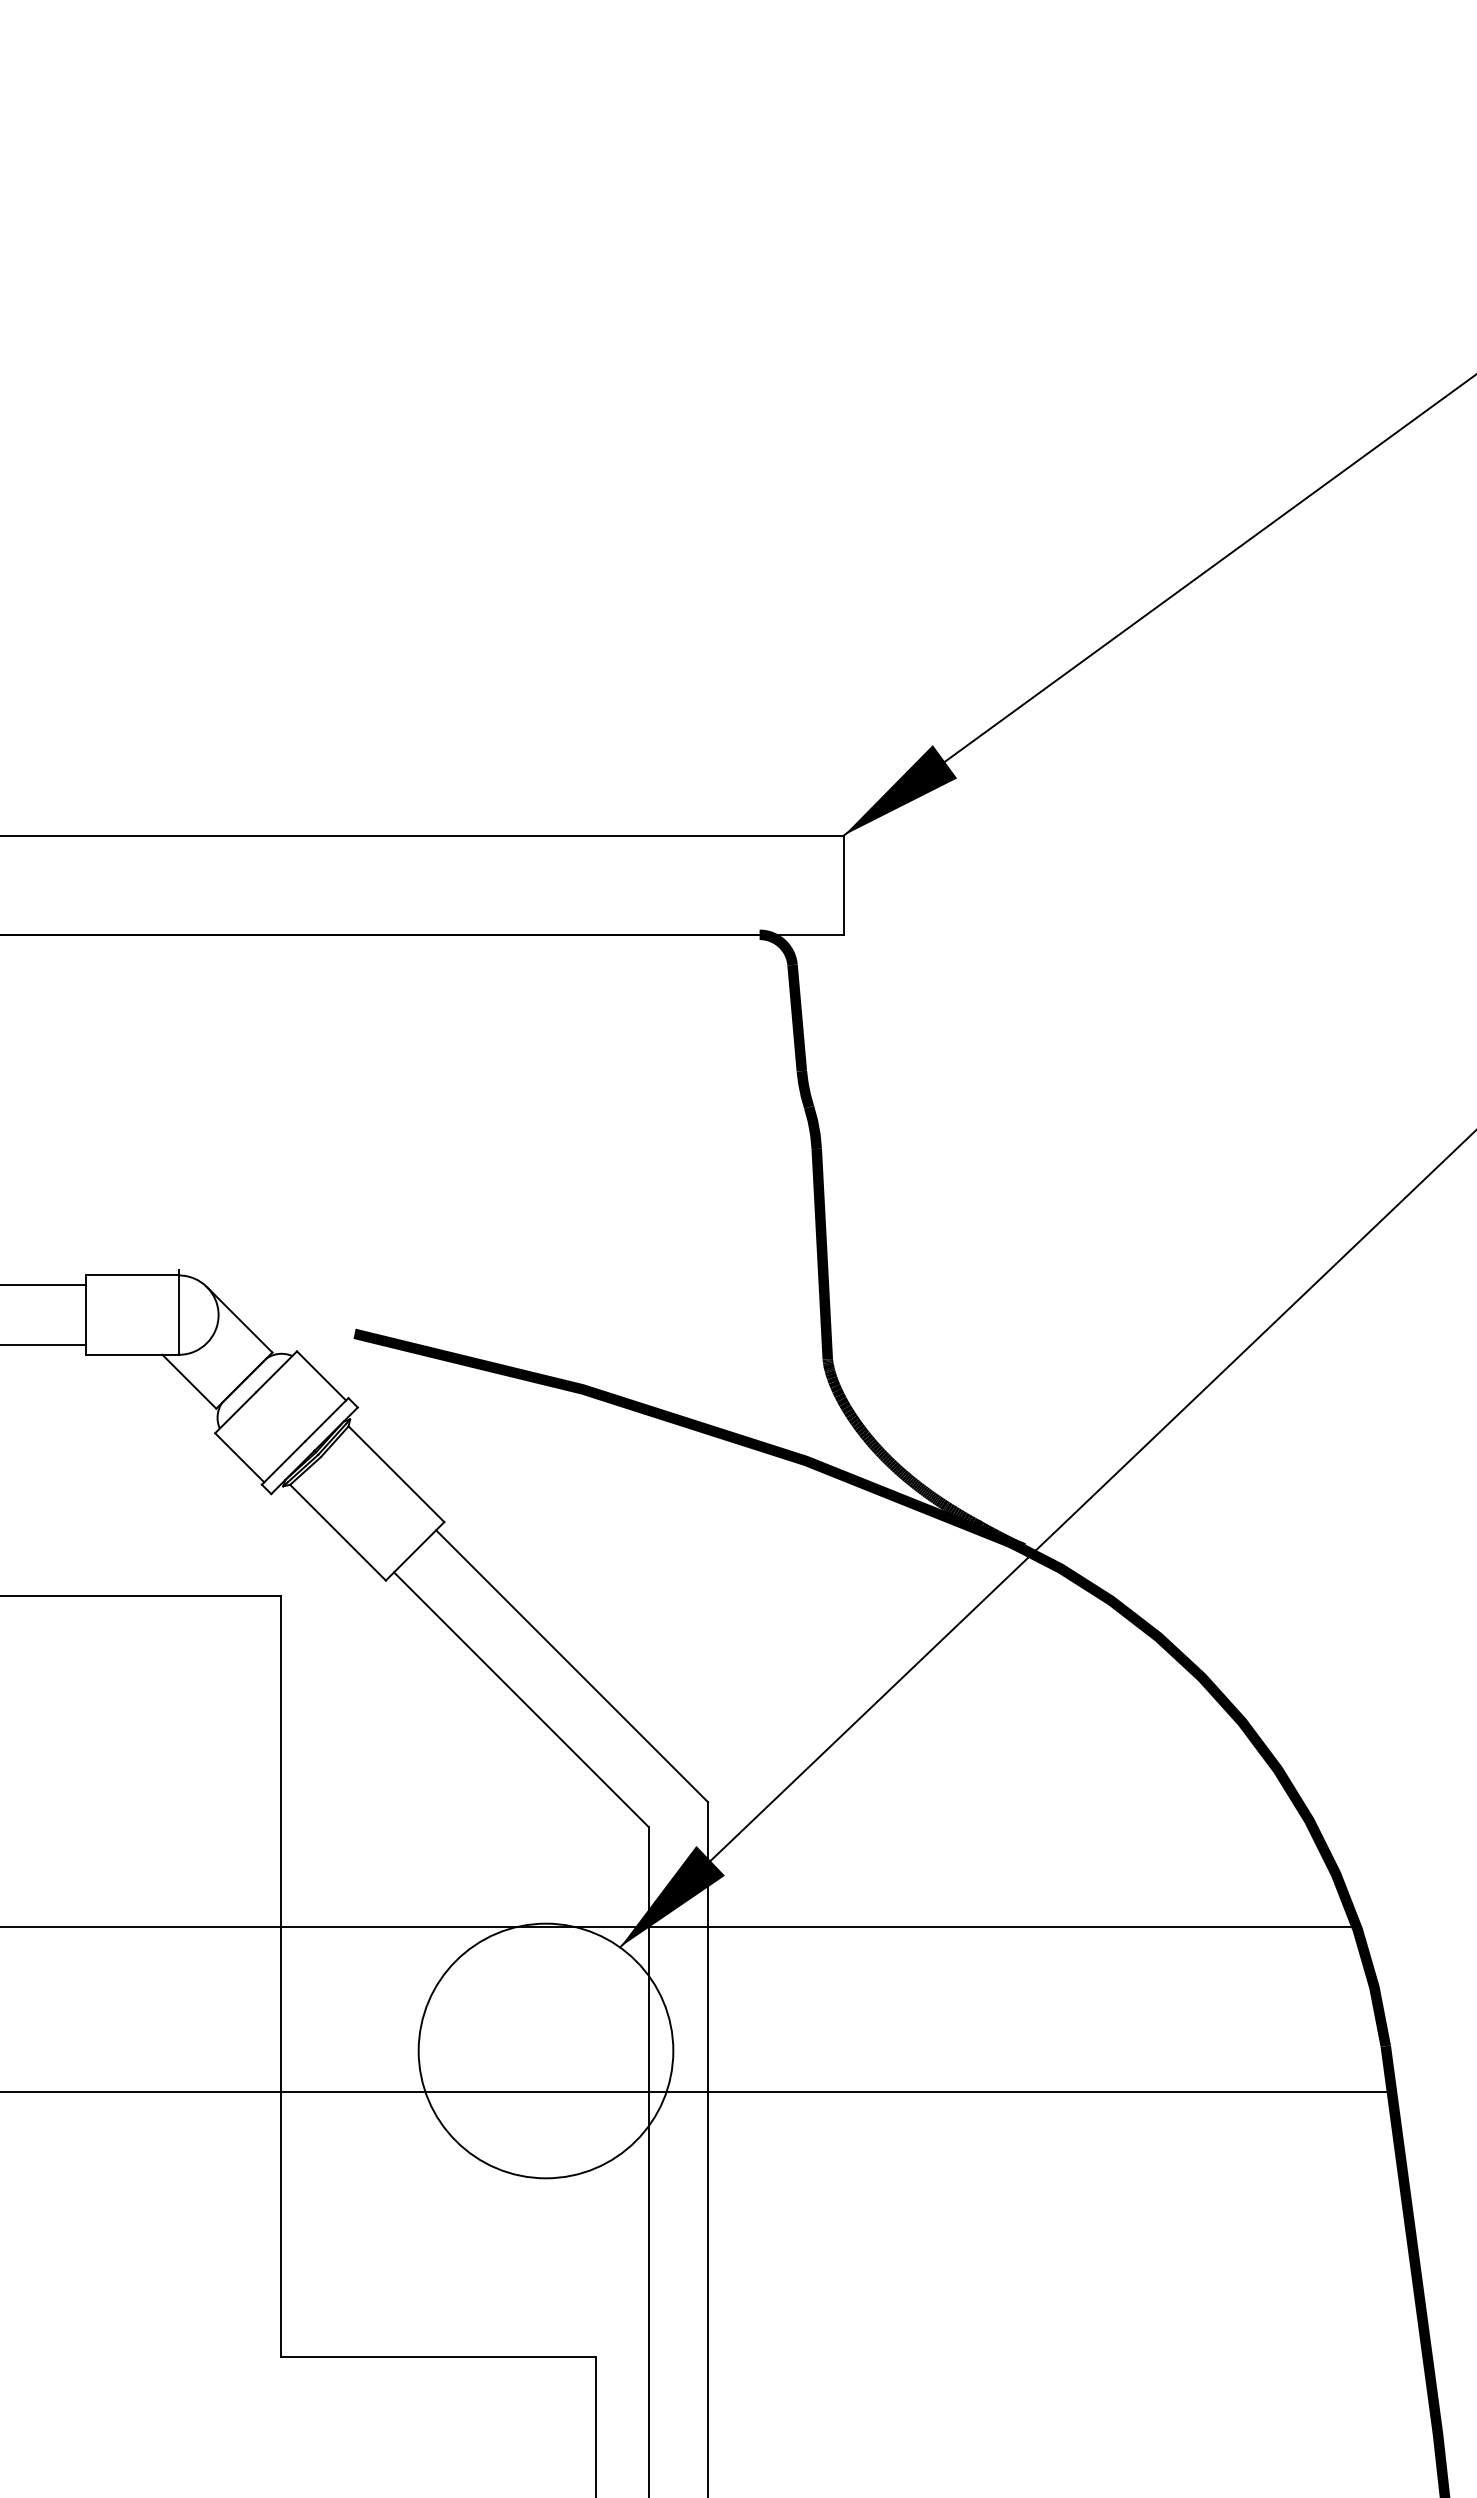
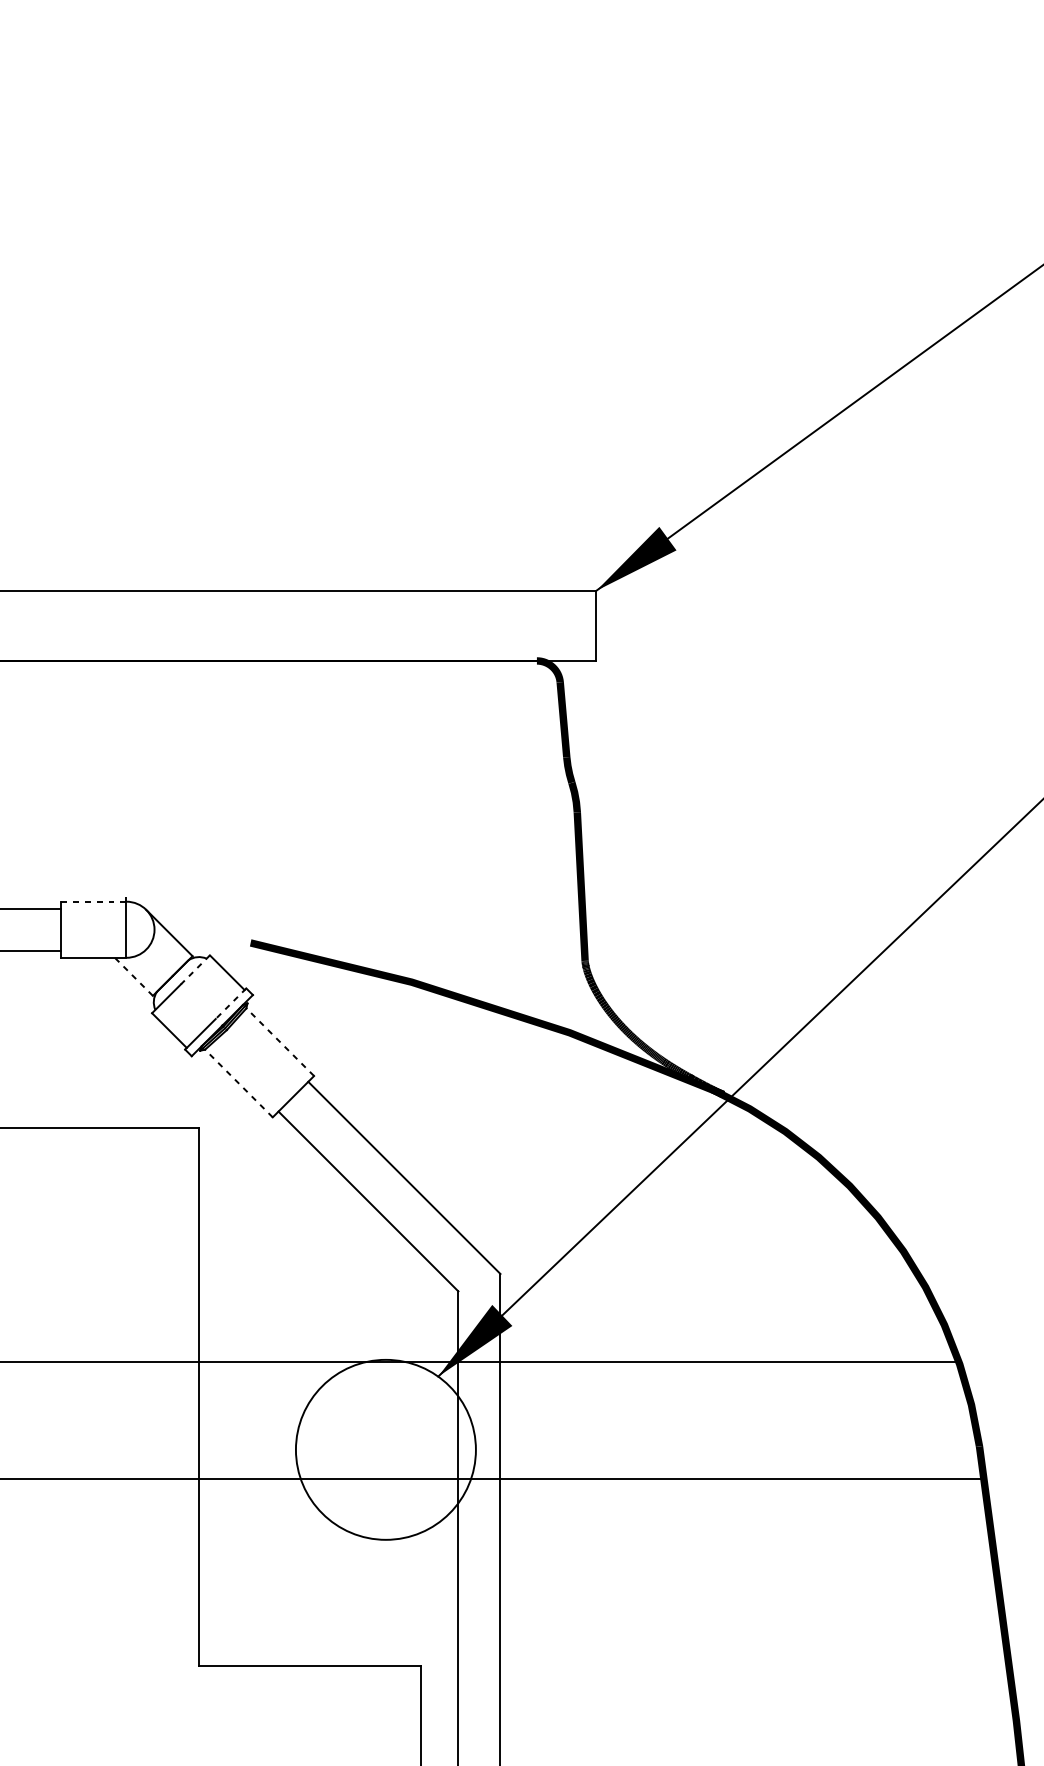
line: (133, 1275) -> (94, 901), solid -> dashed
line: (276, 1371) -> (195, 969), solid -> dashed
line: (189, 1381) -> (133, 976), solid -> dashed
line: (326, 1419) -> (230, 1003), solid -> dashed
line: (396, 1474) -> (280, 1042), solid -> dashed
line: (338, 1532) -> (239, 1083), solid -> dashed

